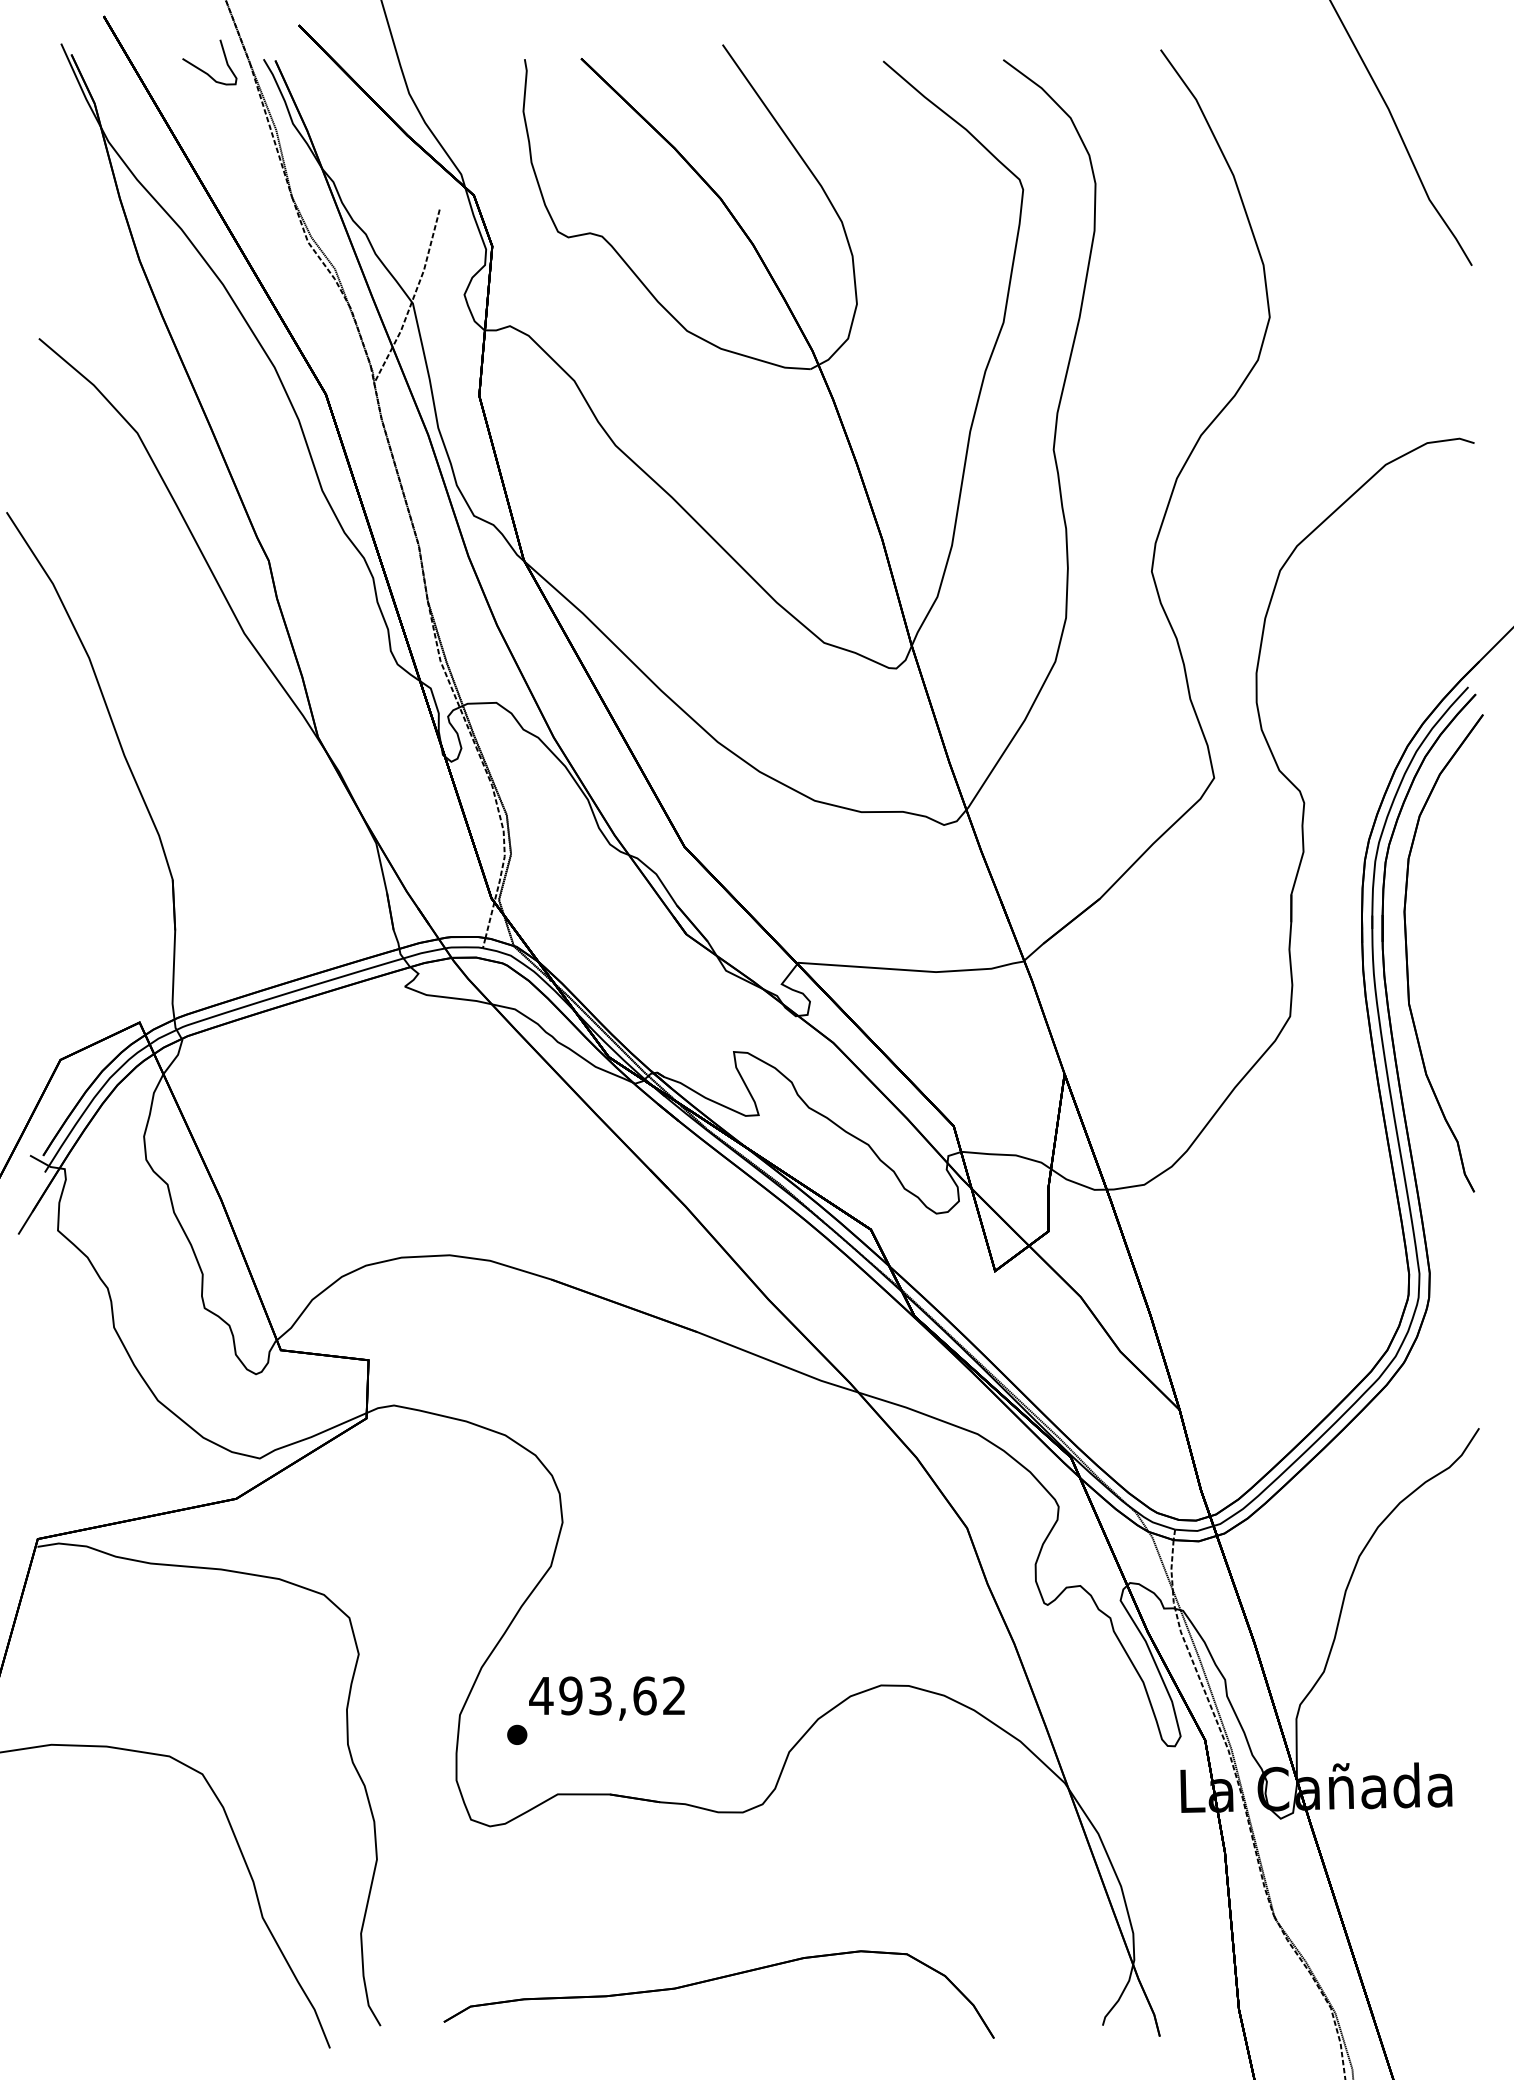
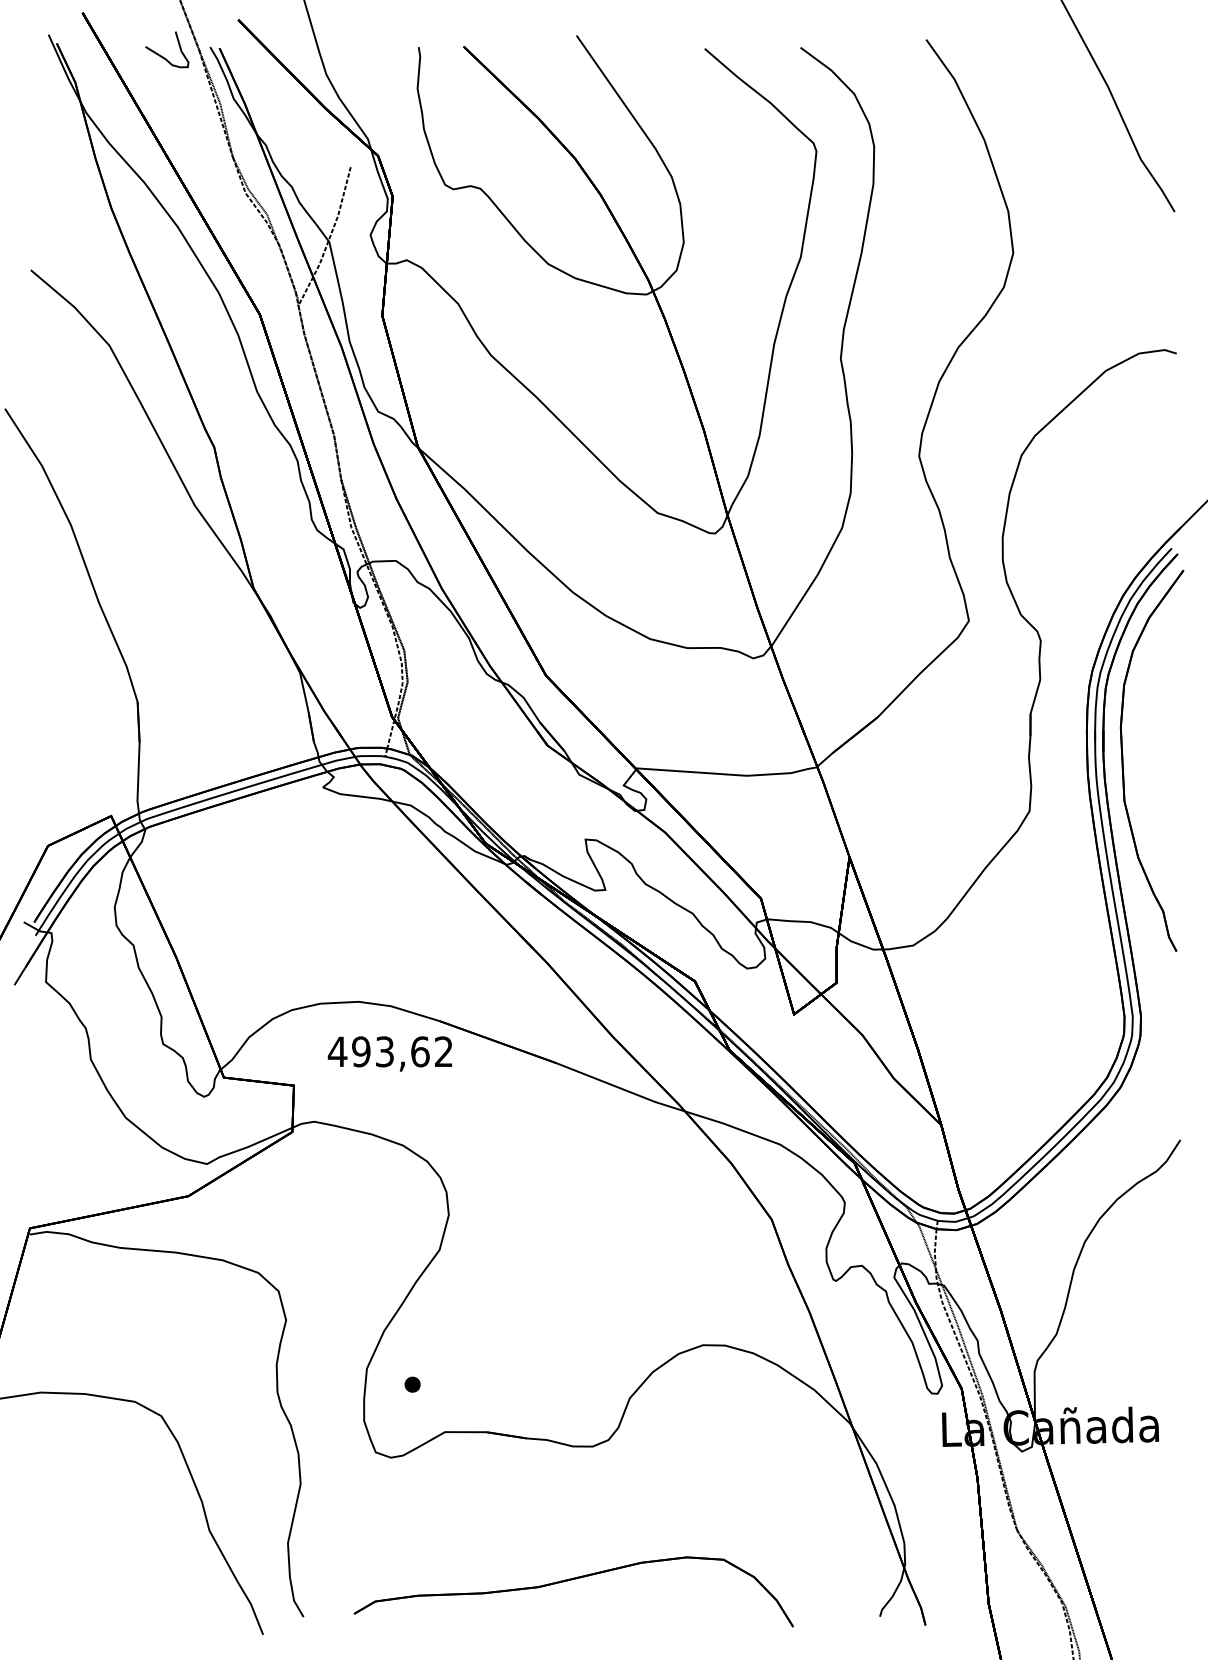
text: (606, 1698) -> (389, 1053), moved

